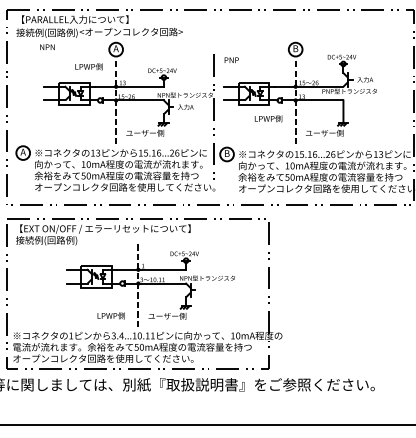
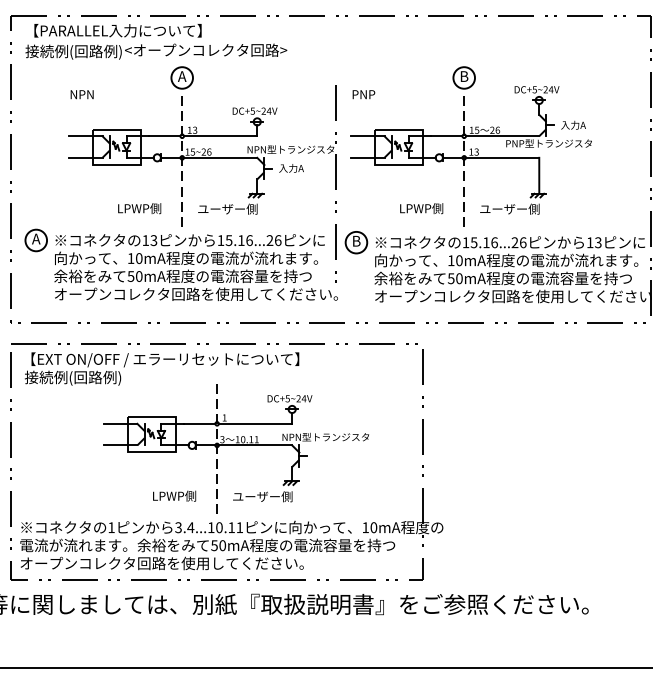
text: (47, 46) -> (82, 93), moved
text: (88, 66) -> (138, 208), moved
text: (268, 118) -> (421, 208), moved

